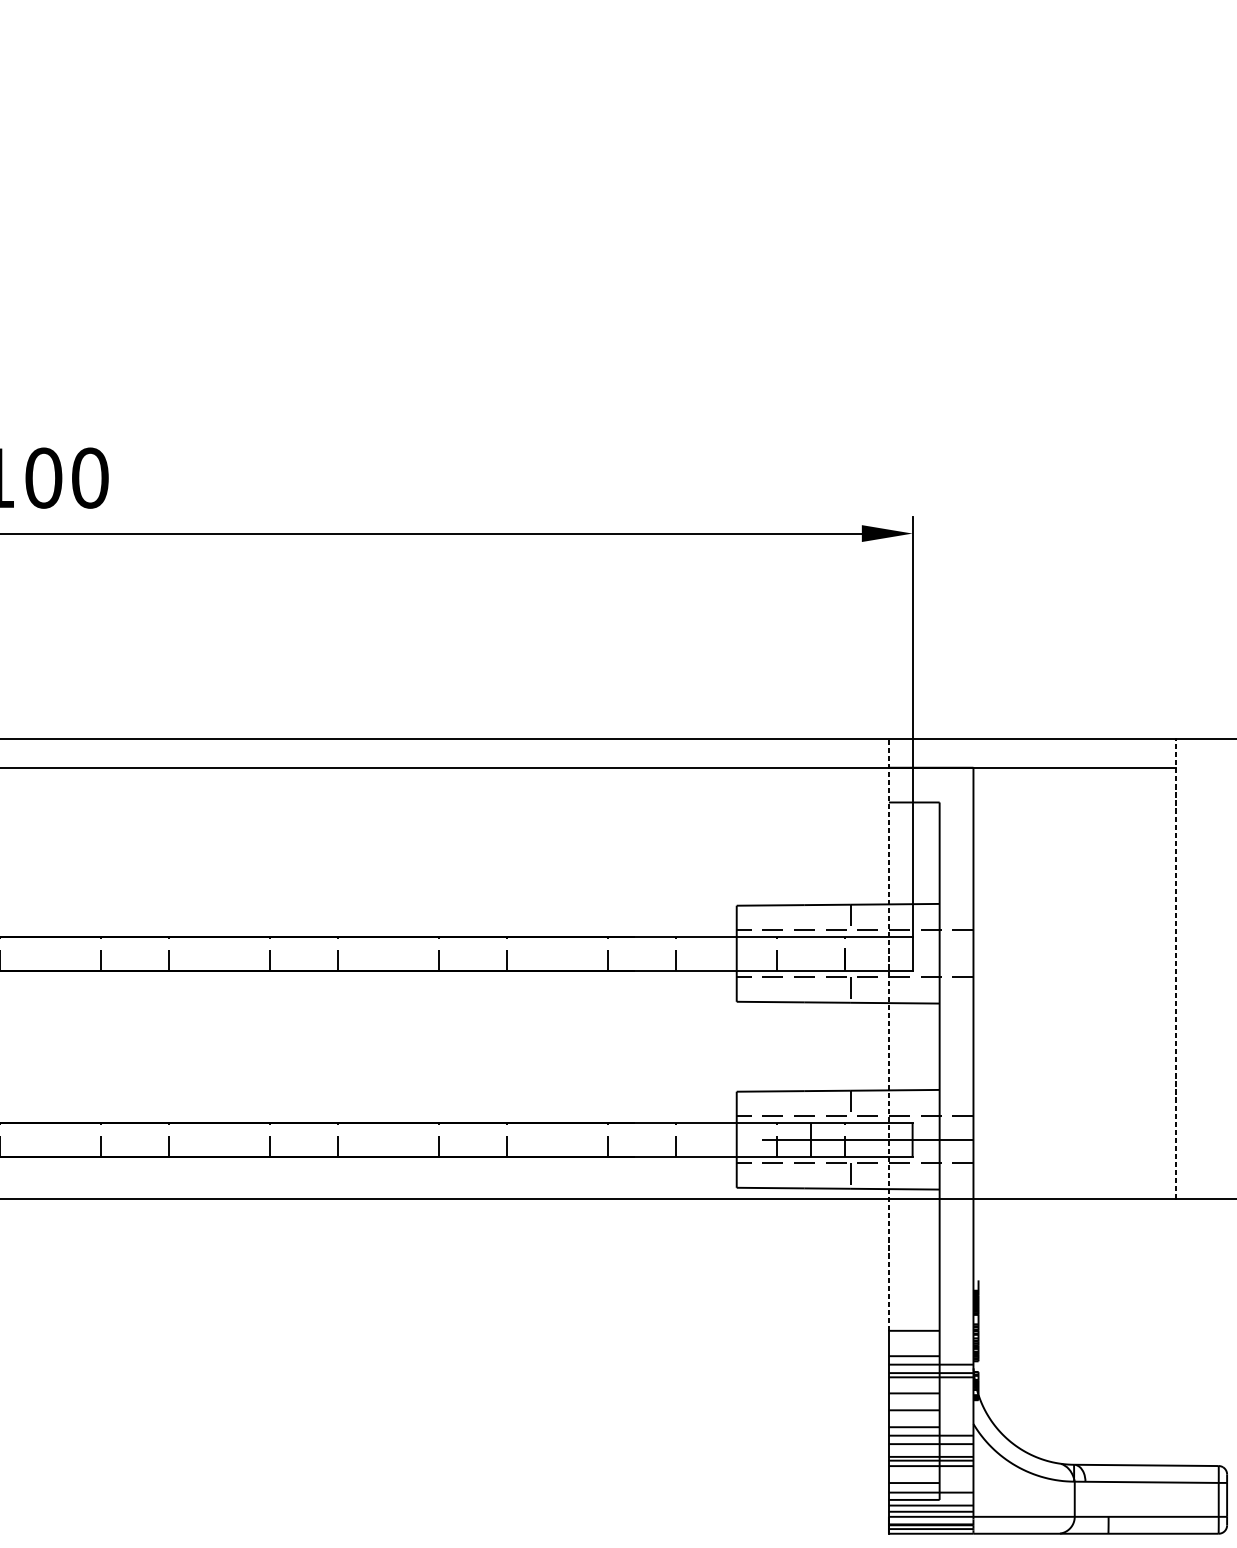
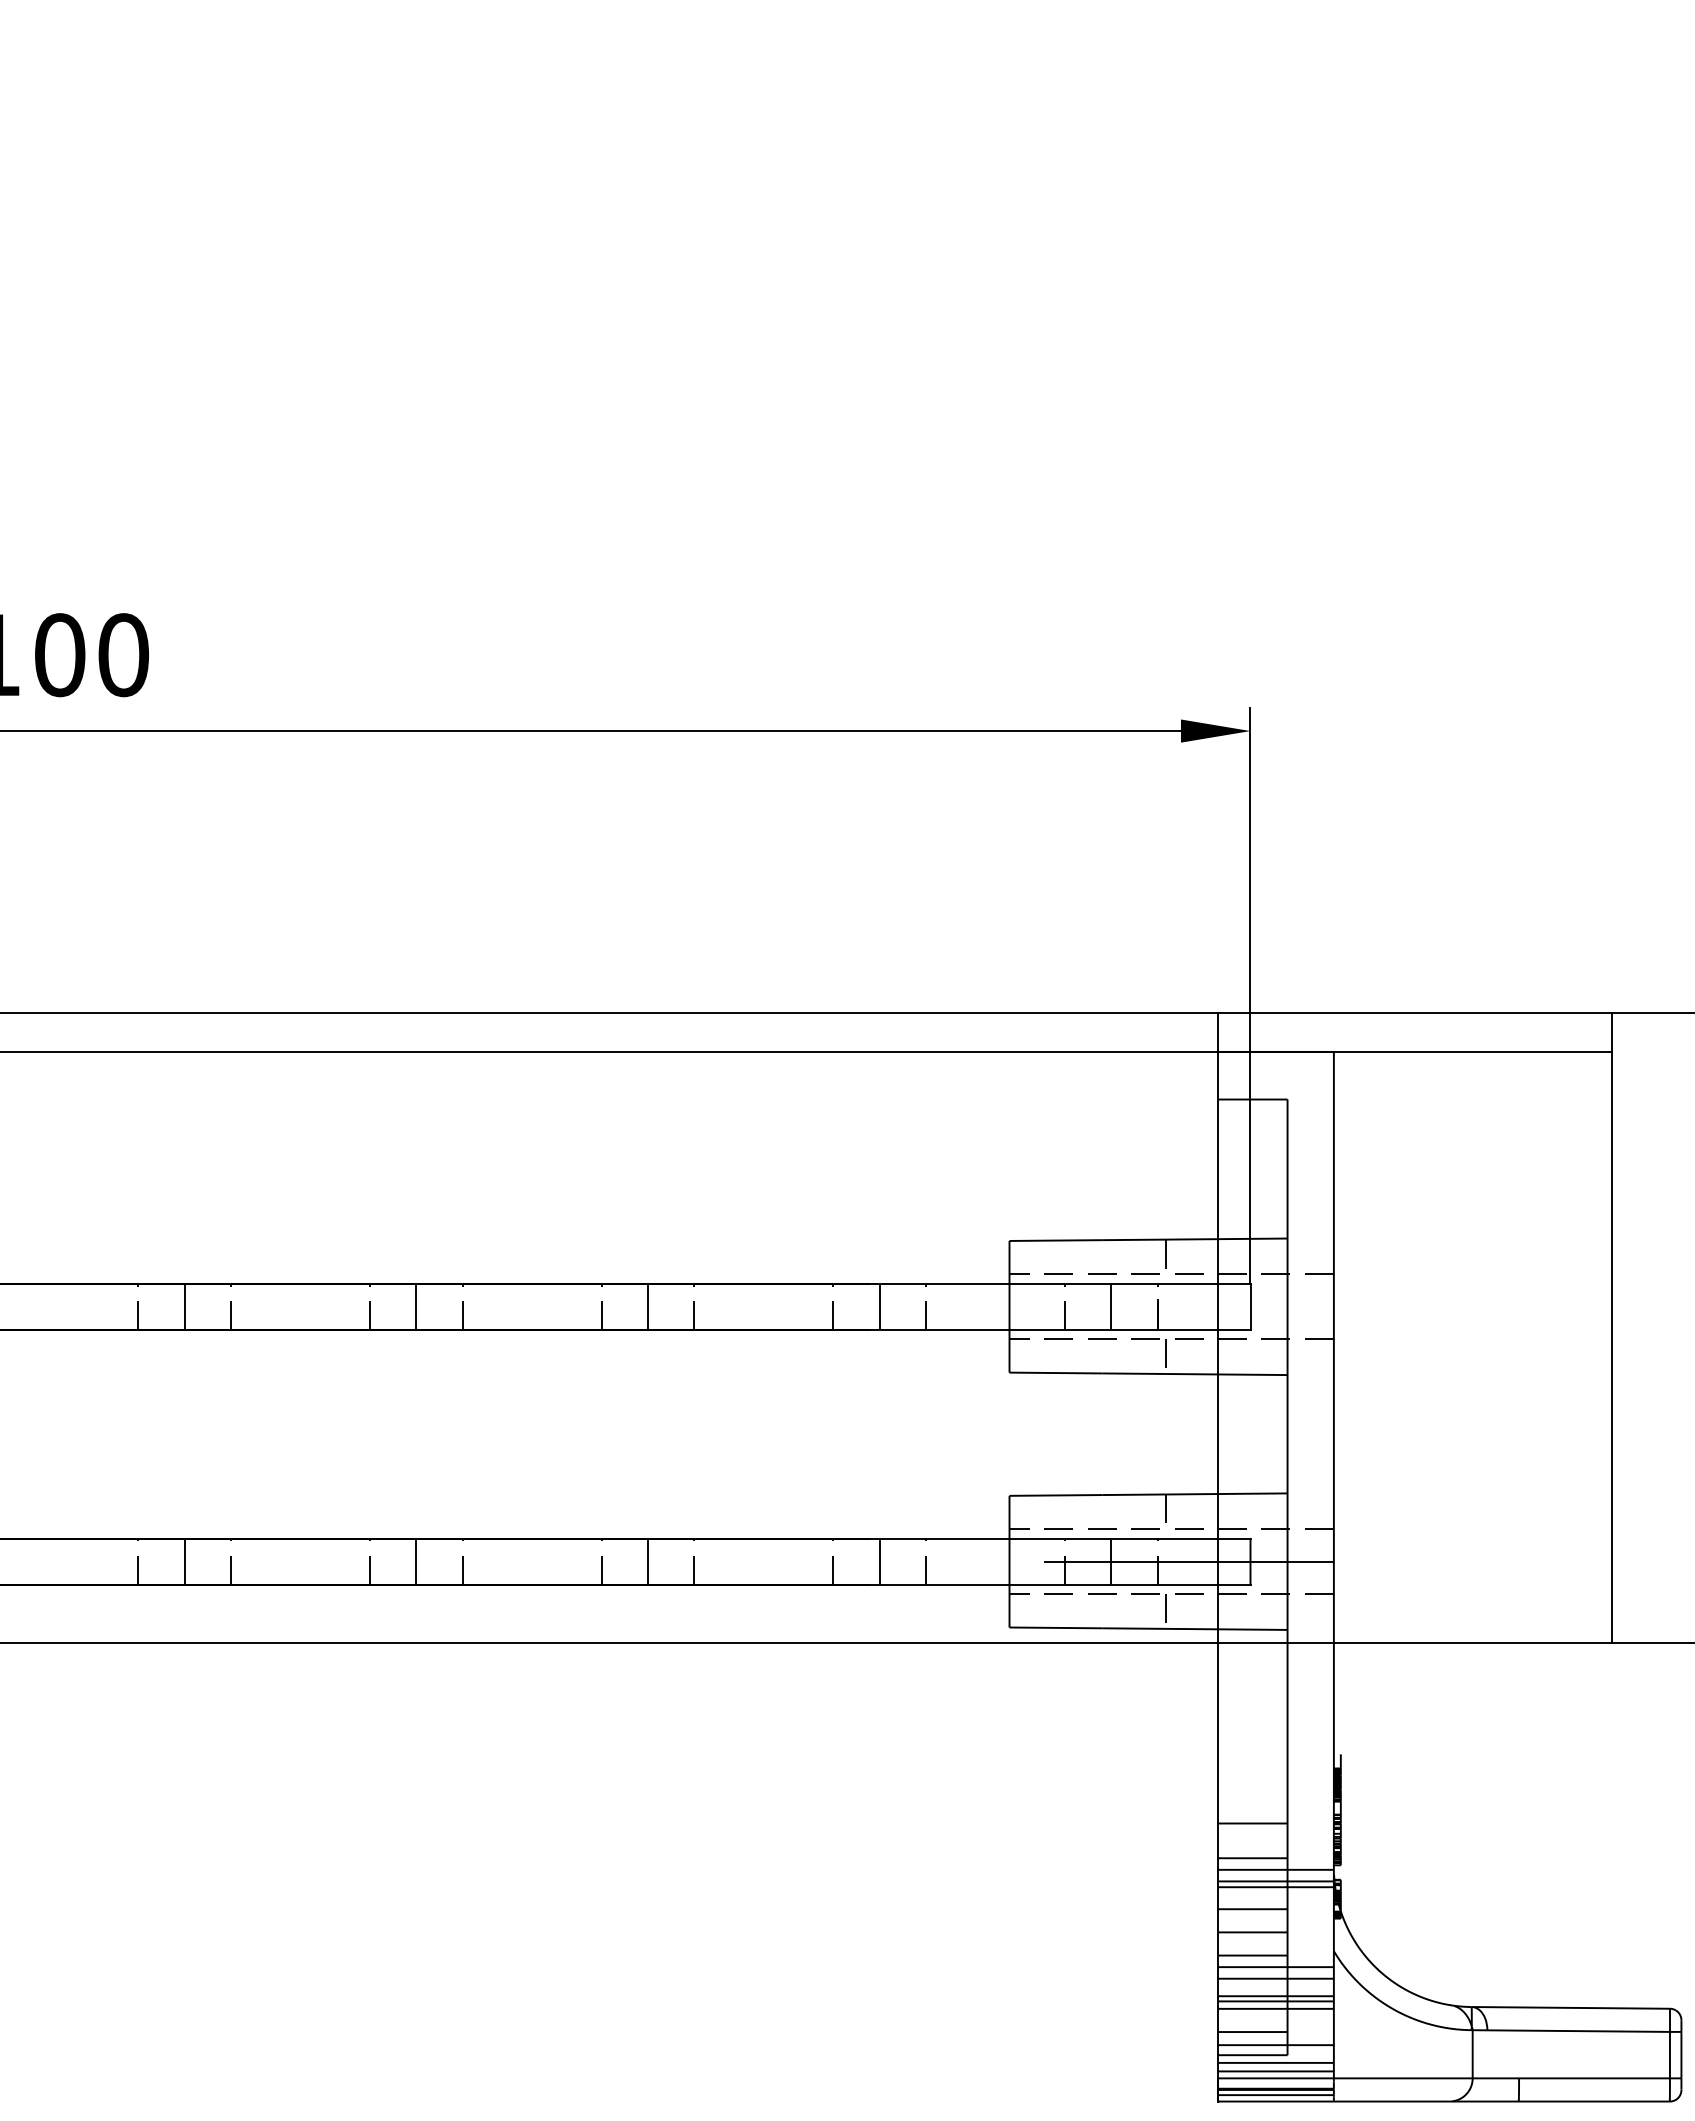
line: (134, 953) -> (184, 1306), added
line: (303, 953) -> (416, 1306), added
line: (473, 953) -> (648, 1306), added
line: (641, 953) -> (879, 1306), added
line: (811, 953) -> (1111, 1306), added
line: (1176, 968) -> (1611, 1327), dashed -> solid
line: (889, 1034) -> (1218, 1417), dashed -> solid
line: (134, 1139) -> (184, 1561), added
line: (303, 1139) -> (416, 1561), added
line: (473, 1139) -> (648, 1561), added
line: (641, 1139) -> (879, 1561), added

